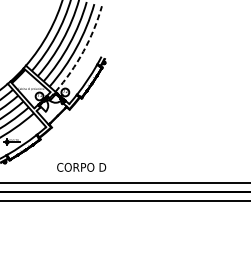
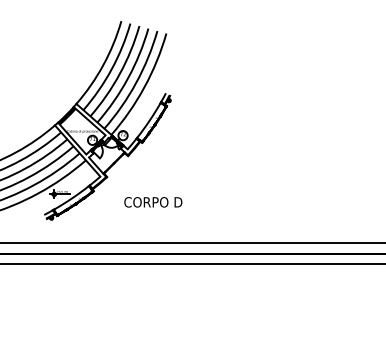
arc: (83, 51) -> (144, 87), dashed -> solid
text: (81, 167) -> (153, 202), moved

